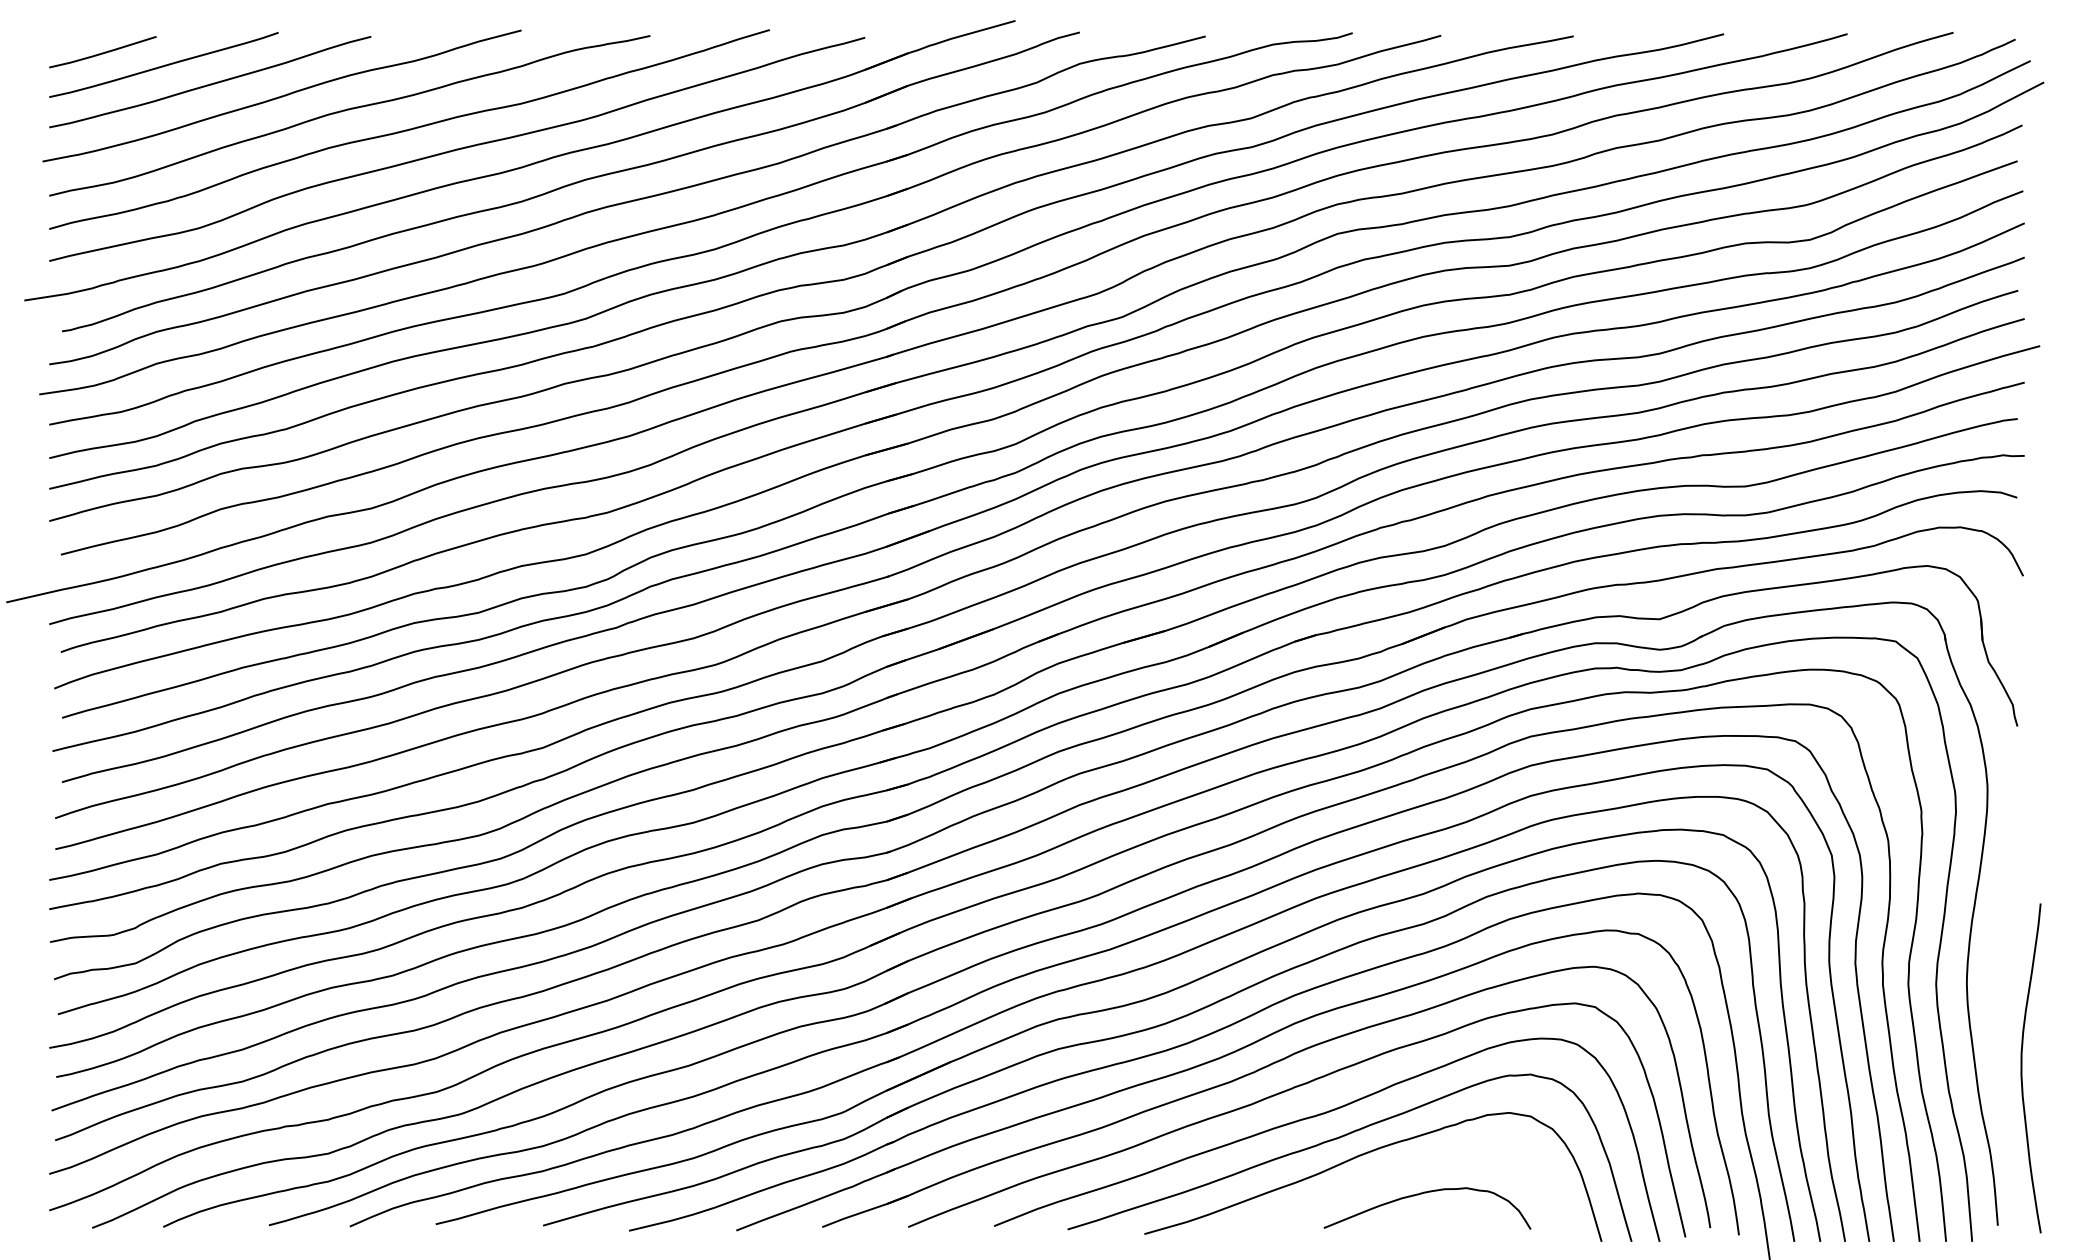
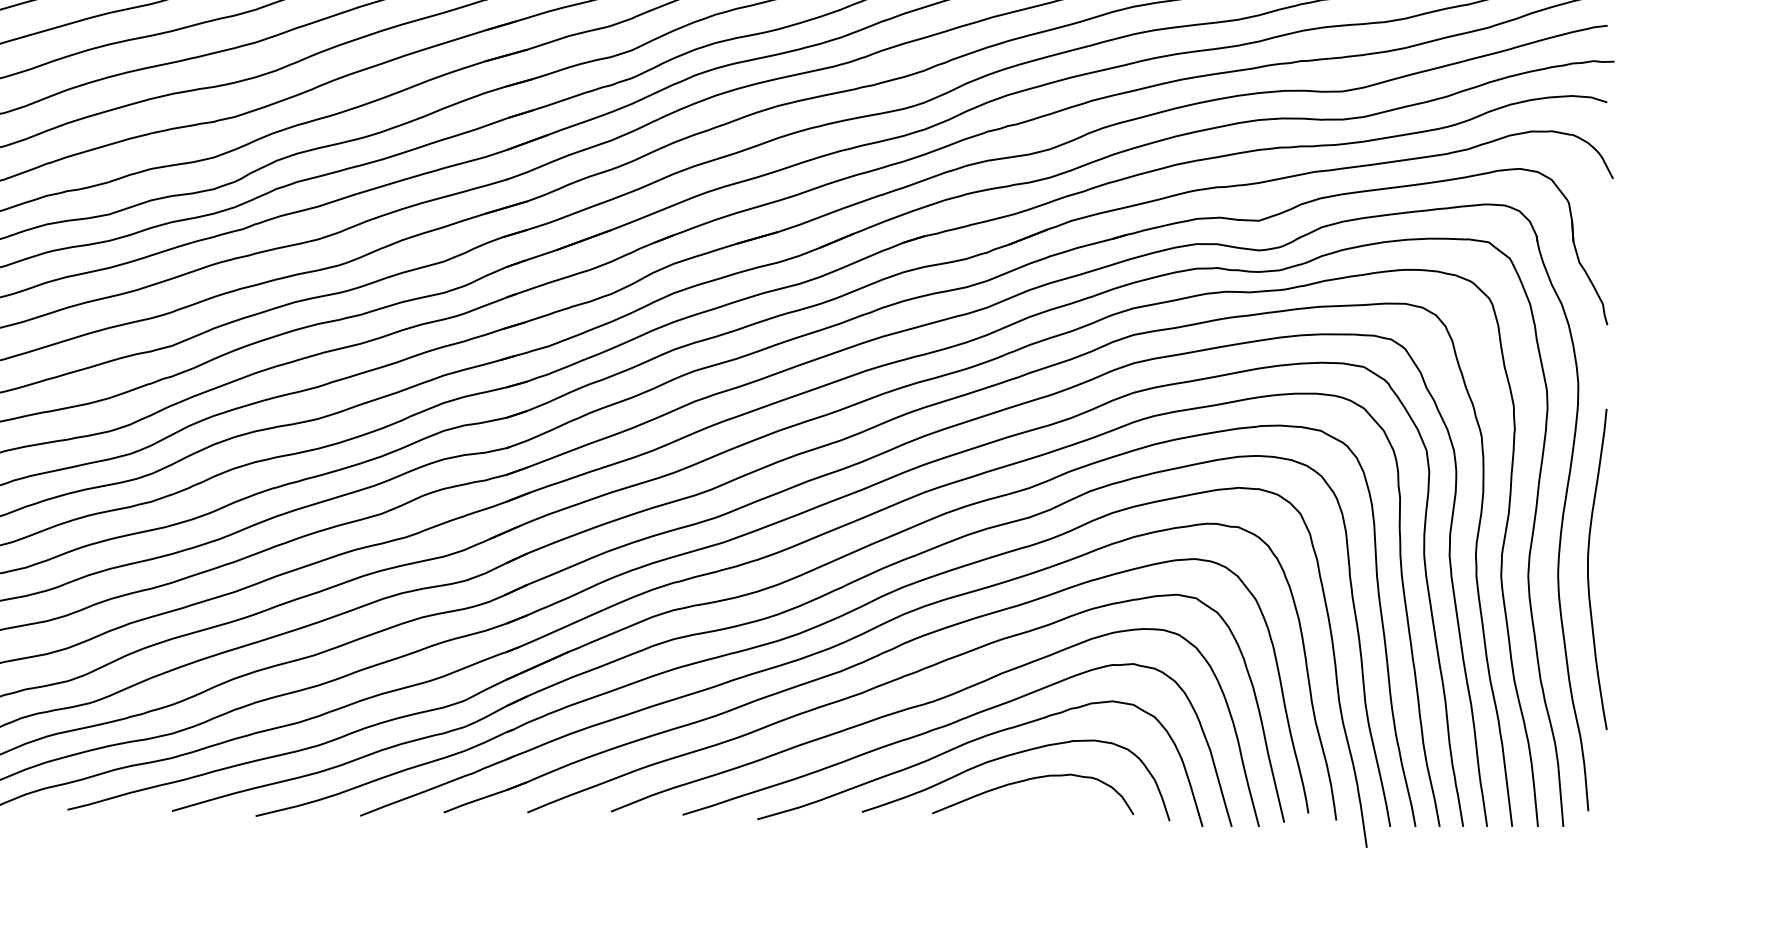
curve: (2022, 1068) -> (1588, 569), moved
curve: (1403, 1169) -> (1009, 756), added

